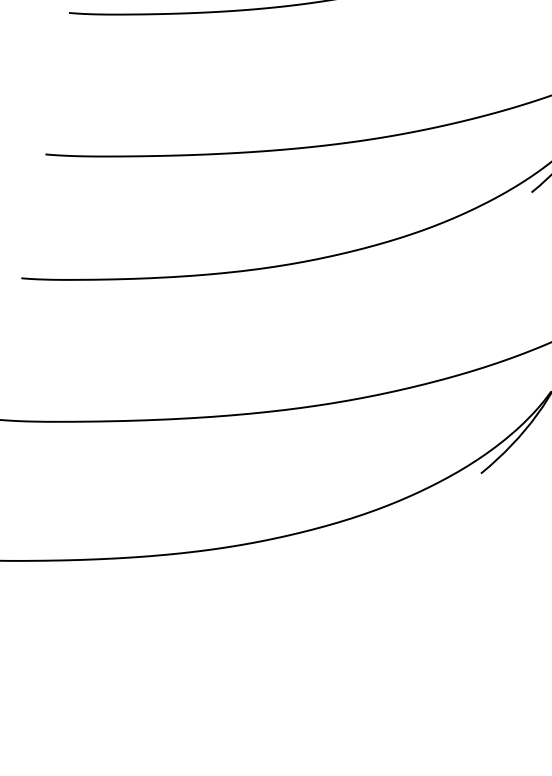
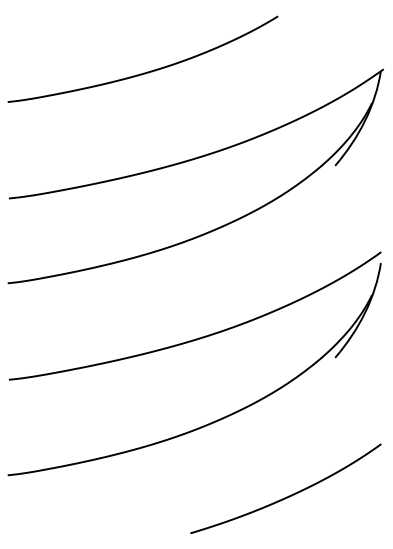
curve: (376, 662) -> (288, 495), added

